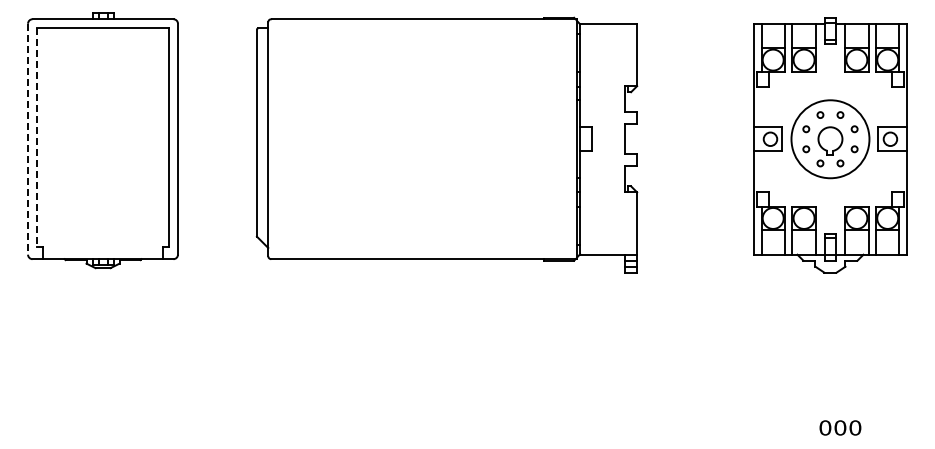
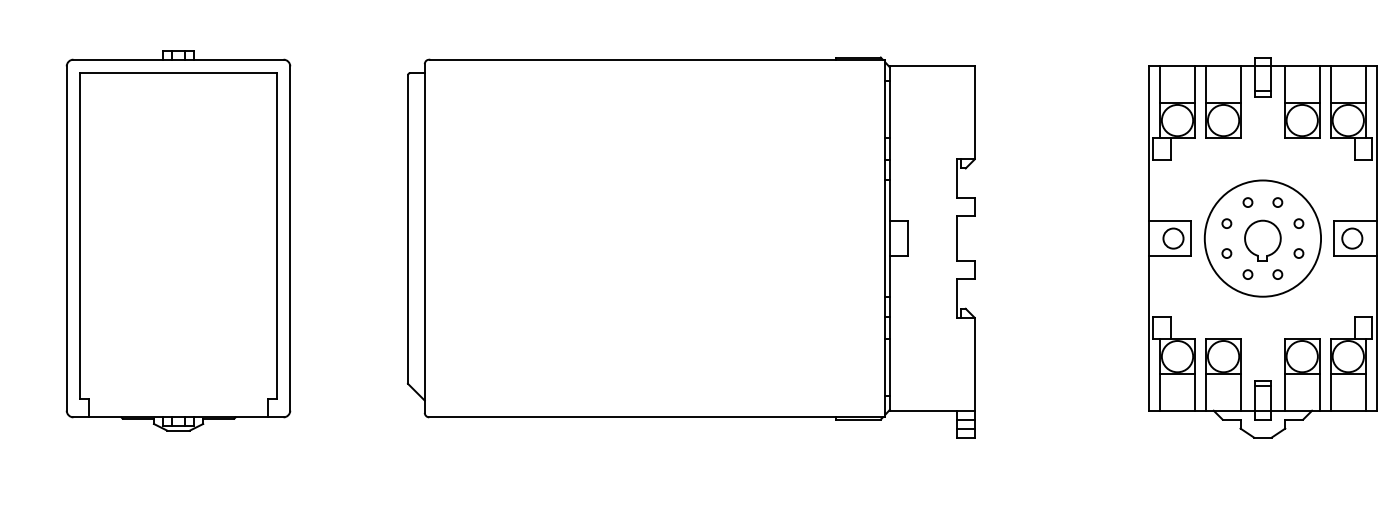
line: (37, 138) -> (80, 237), dashed -> solid
line: (28, 139) -> (67, 238), dashed -> solid

